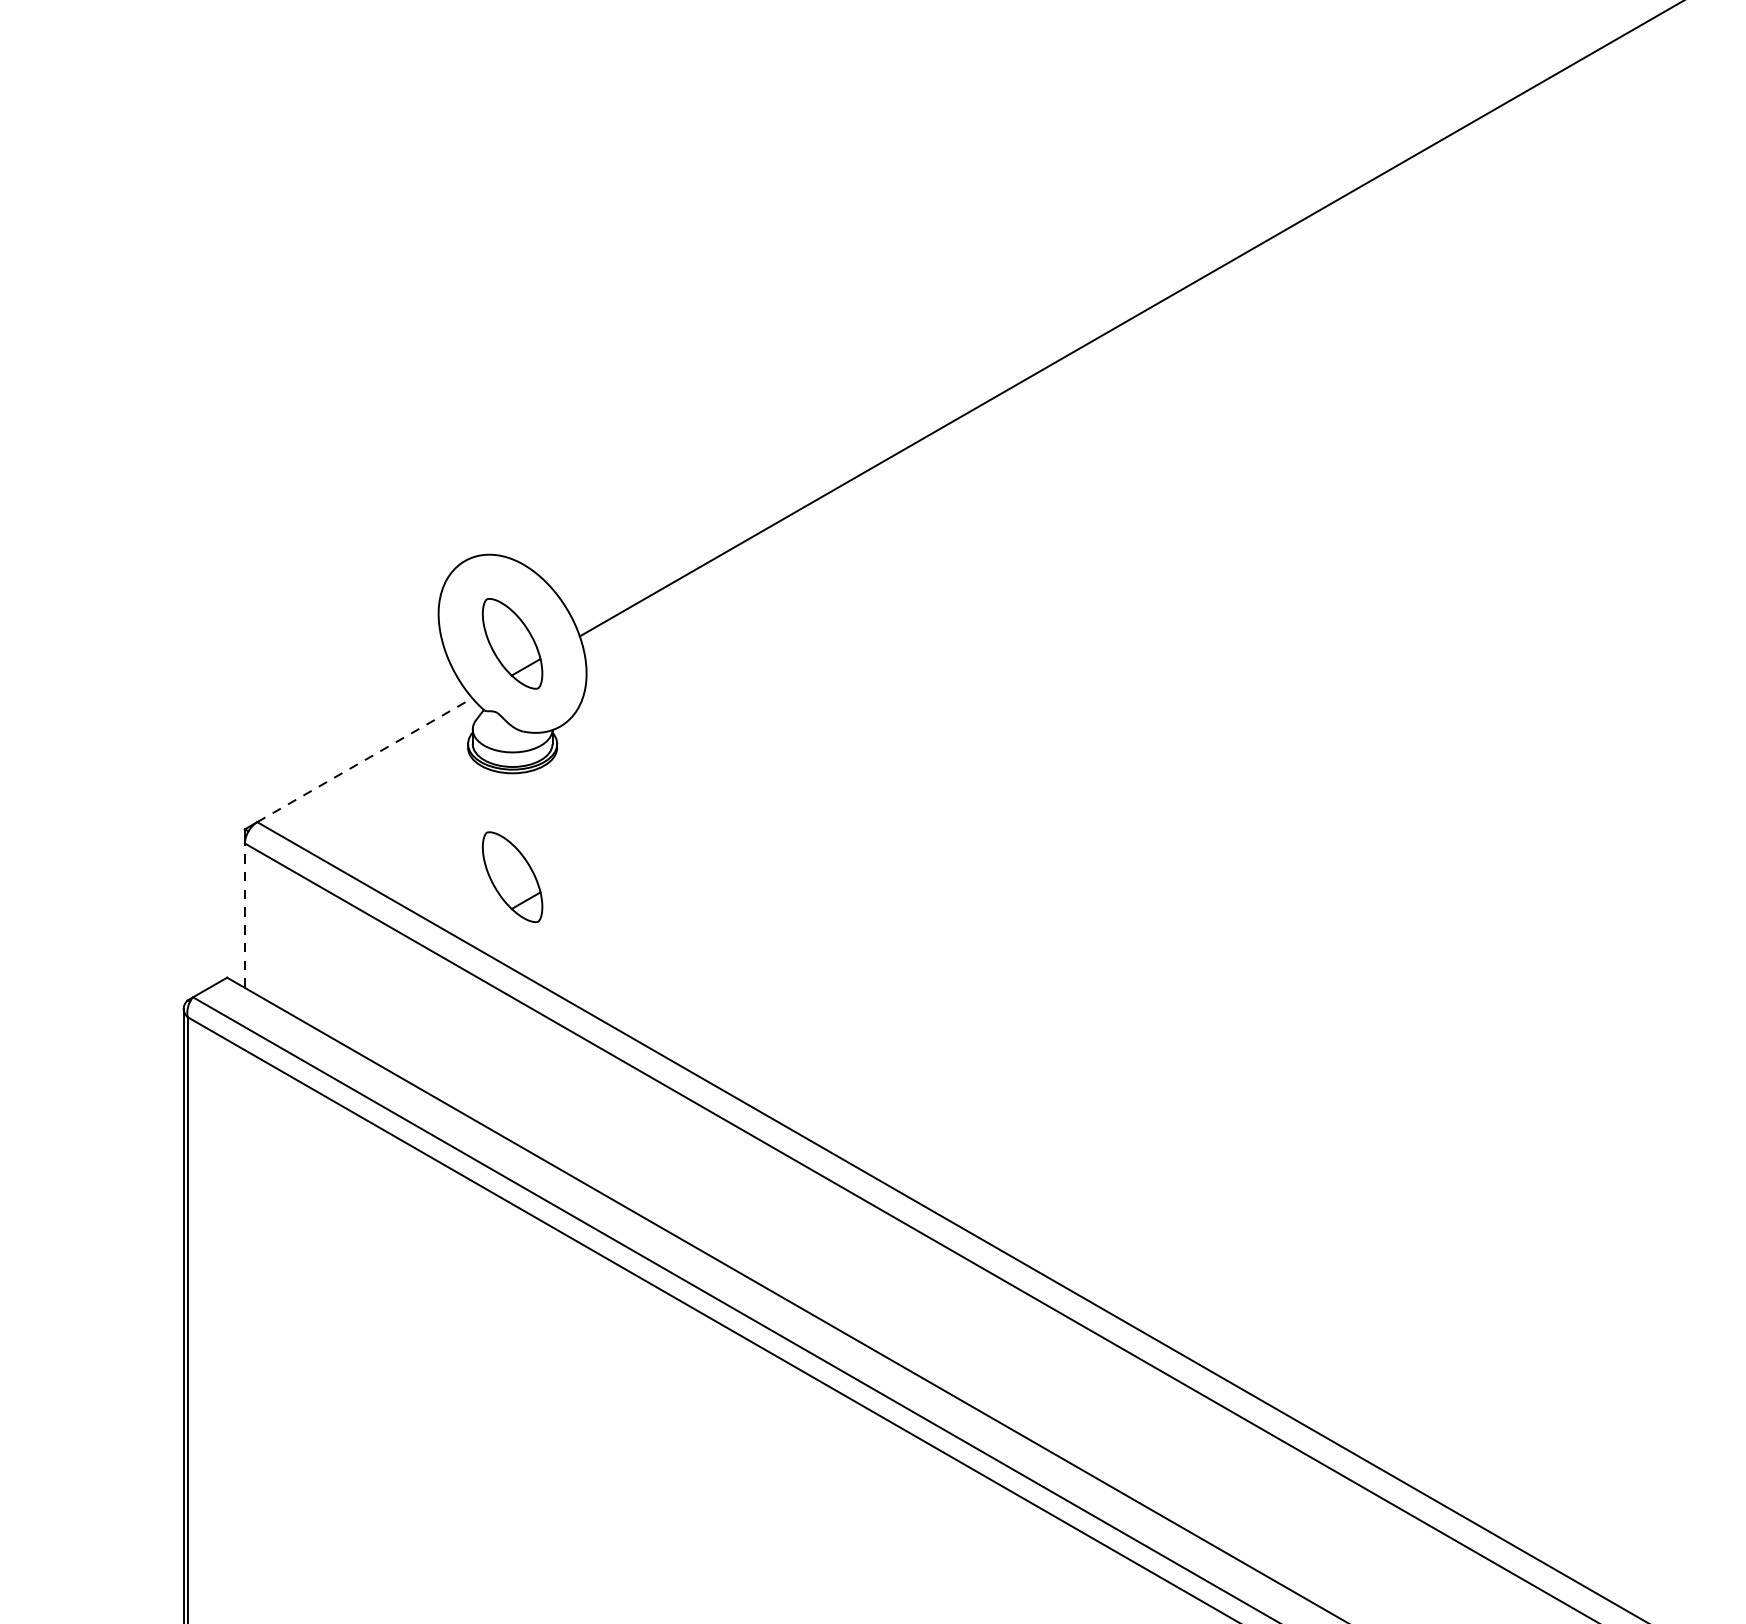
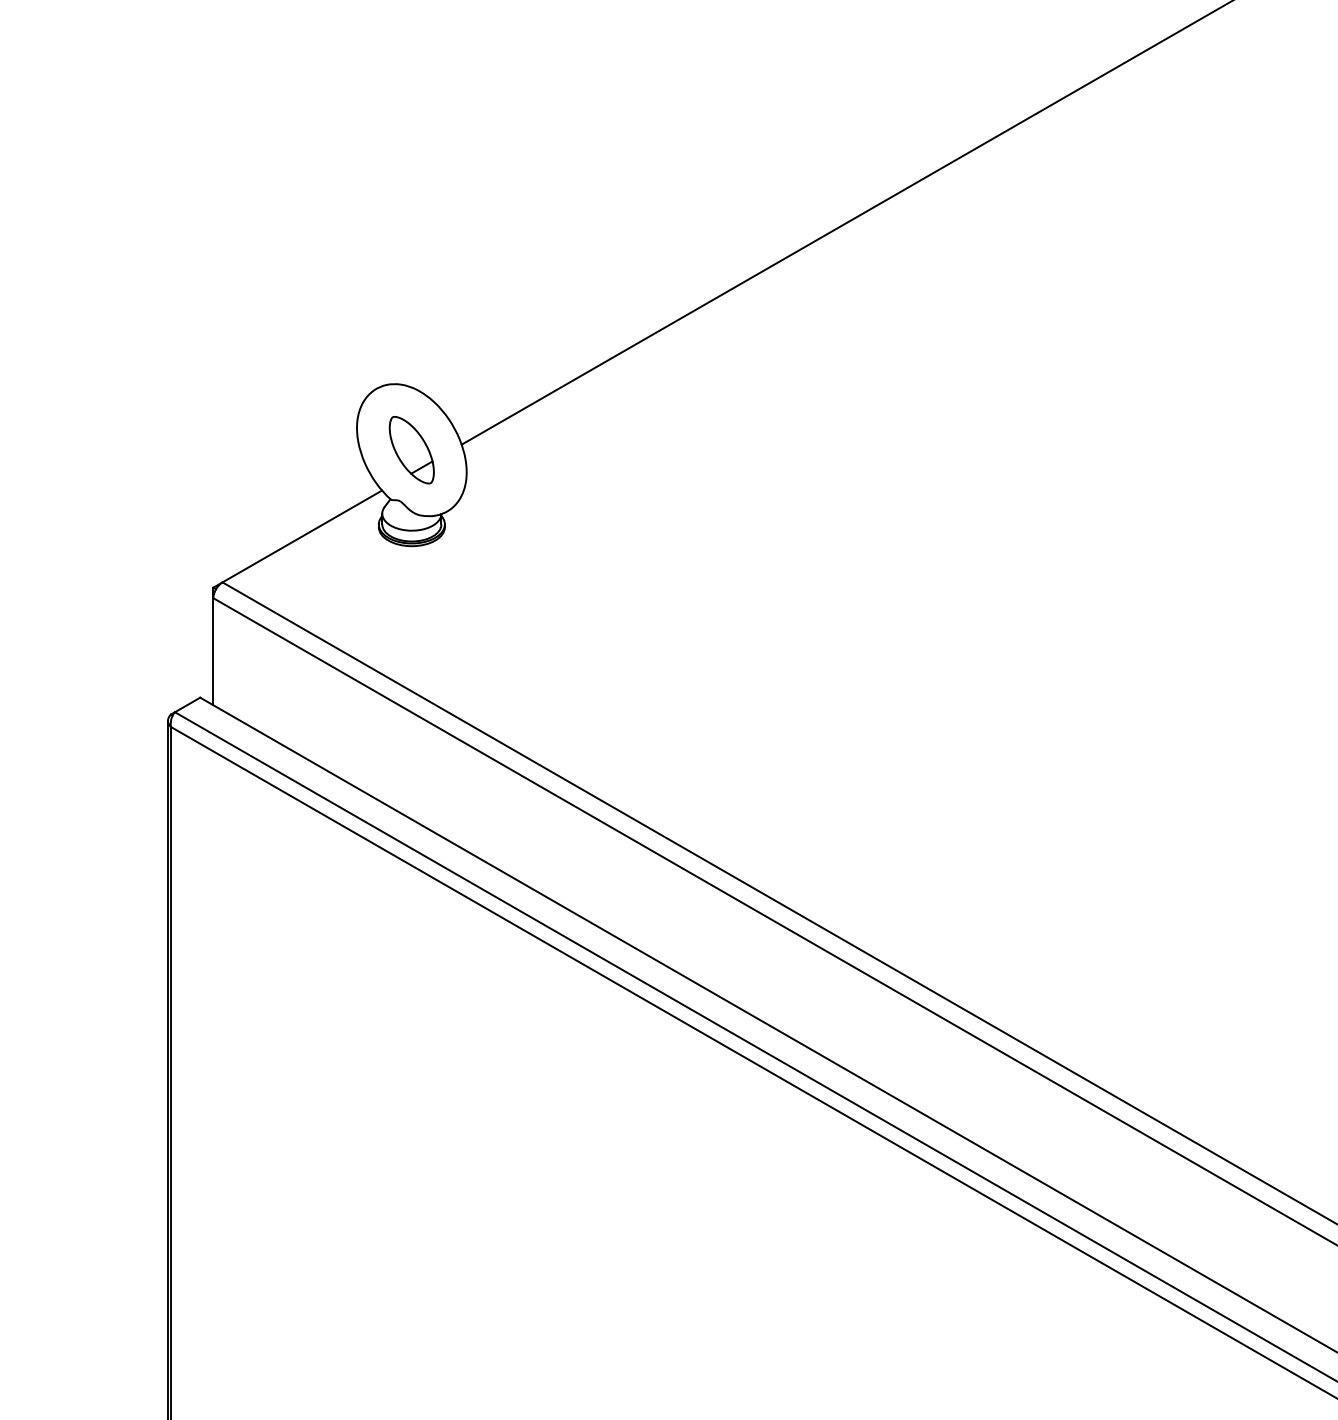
line: (365, 760) -> (302, 536), dashed -> solid
part: (512, 877) -> (411, 623), removed
line: (245, 915) -> (213, 651), dashed -> solid

